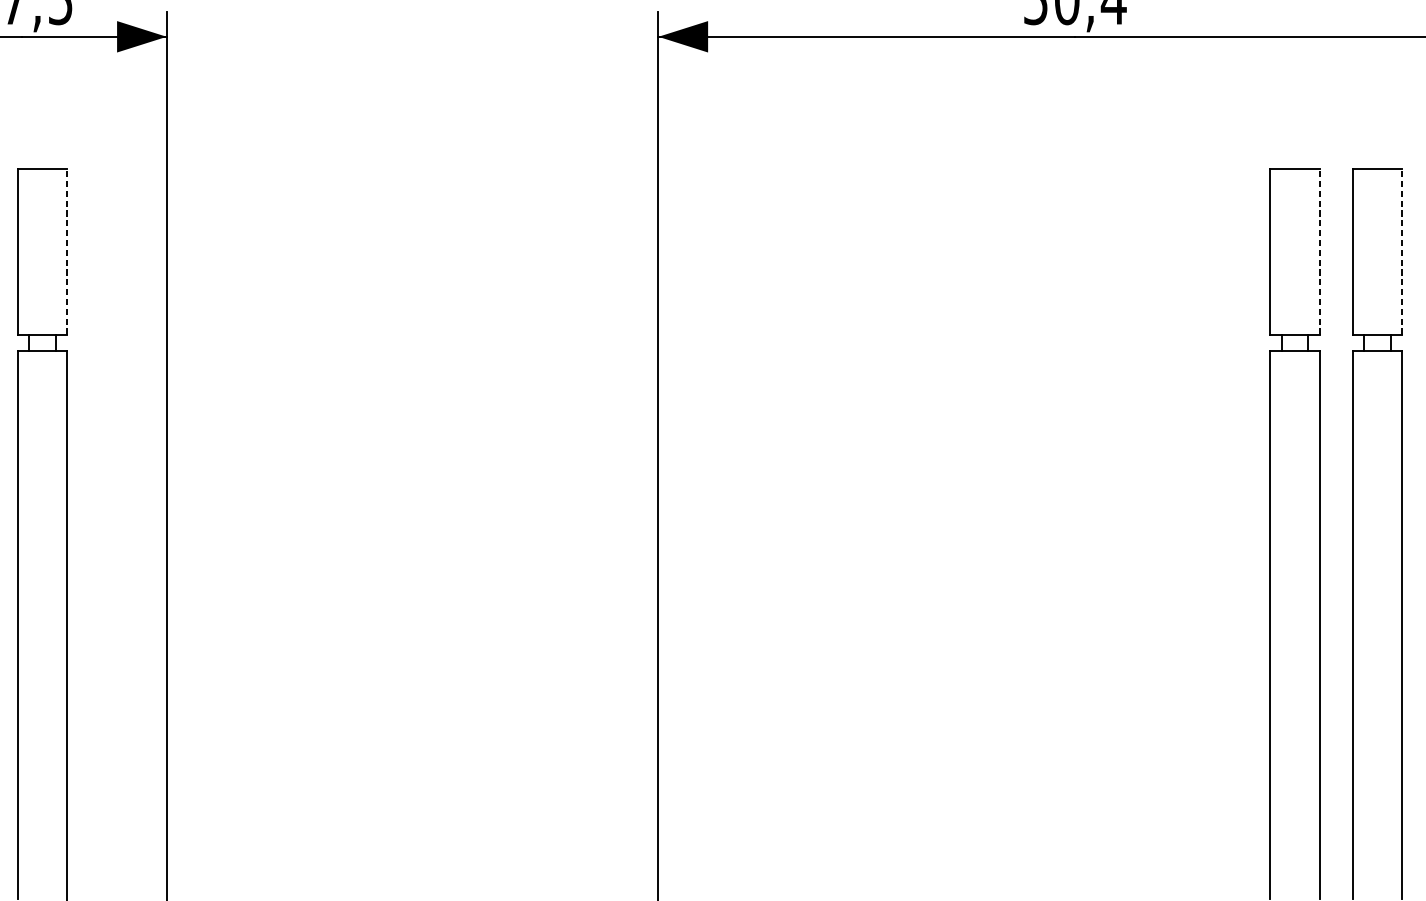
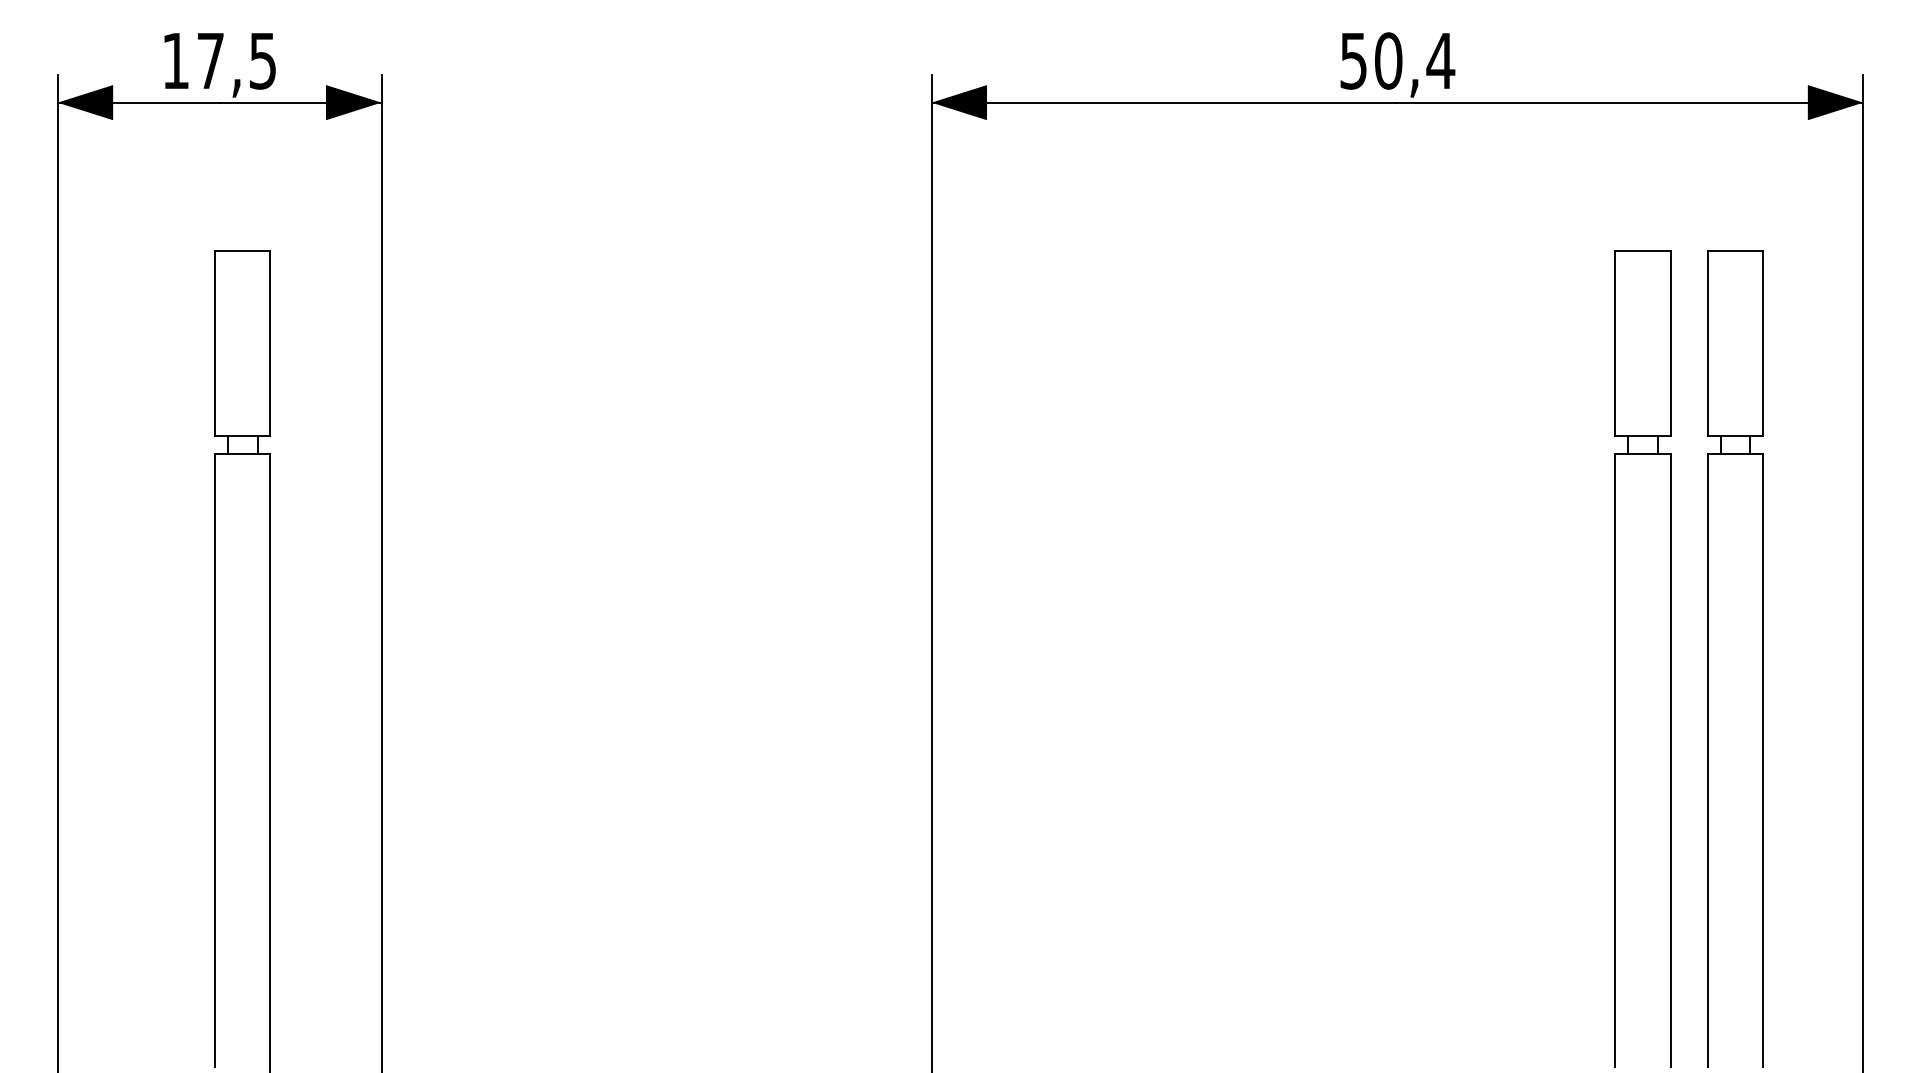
line: (67, 252) -> (270, 343), dashed -> solid
line: (1319, 252) -> (1670, 343), dashed -> solid
line: (1402, 252) -> (1763, 343), dashed -> solid

